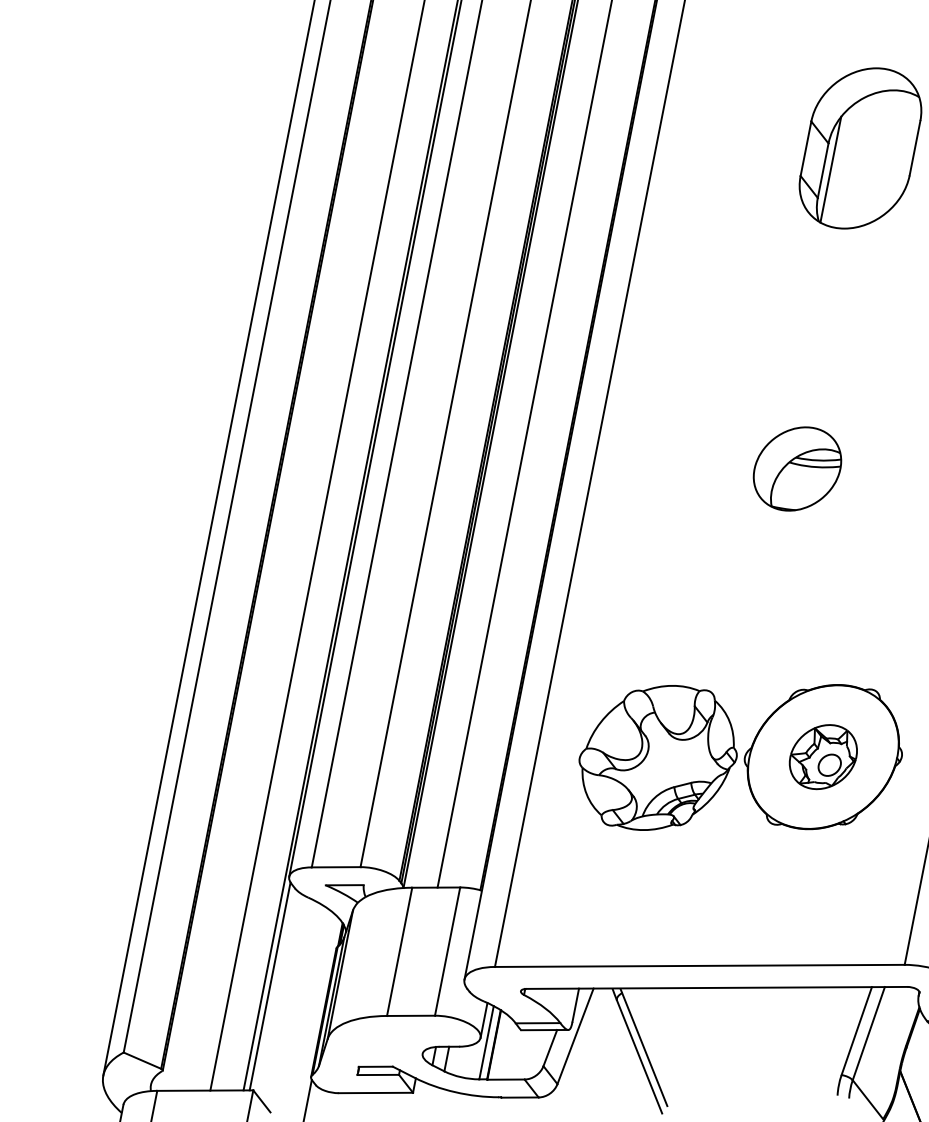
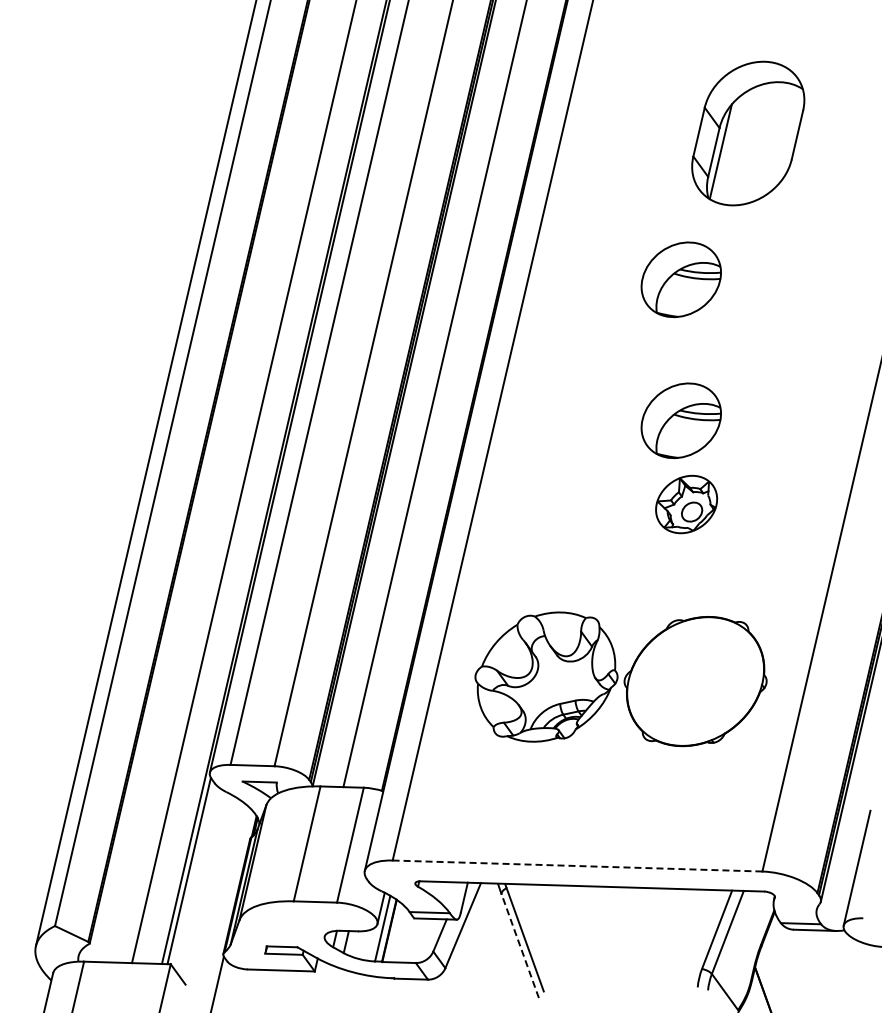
part: (791, 312) -> (680, 279), added
part: (823, 757) -> (686, 504), moved
line: (699, 966) -> (577, 866), solid -> dashed
line: (639, 1057) -> (520, 946), solid -> dashed

